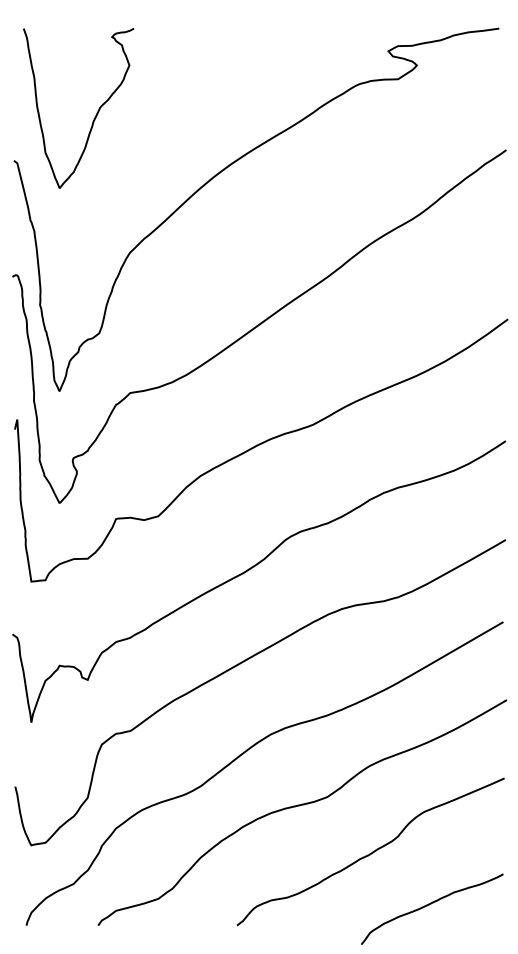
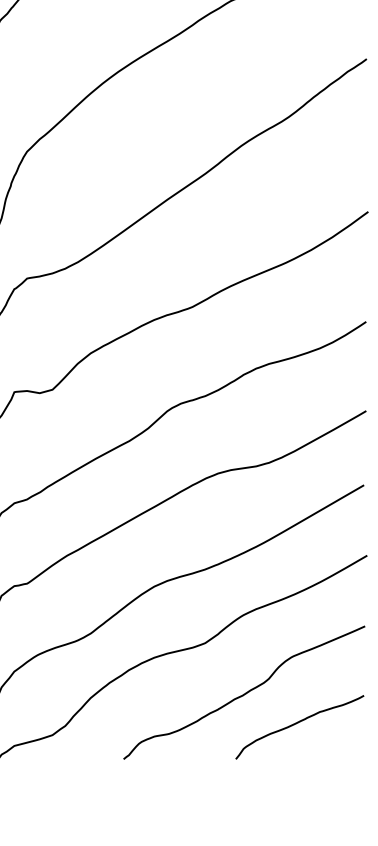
curve: (431, 904) -> (299, 723), moved

